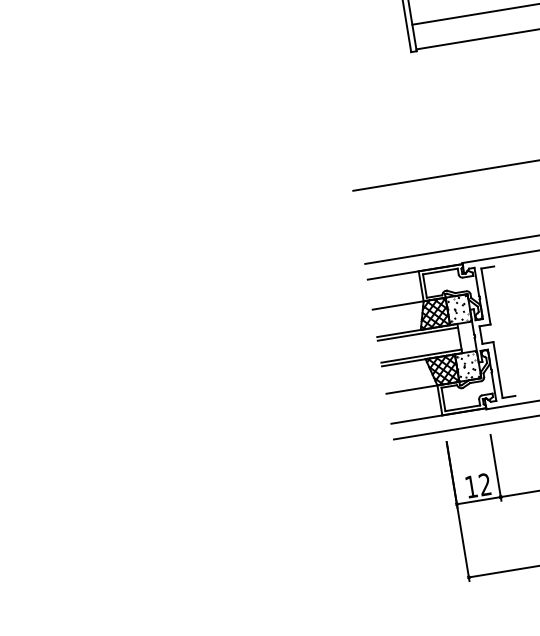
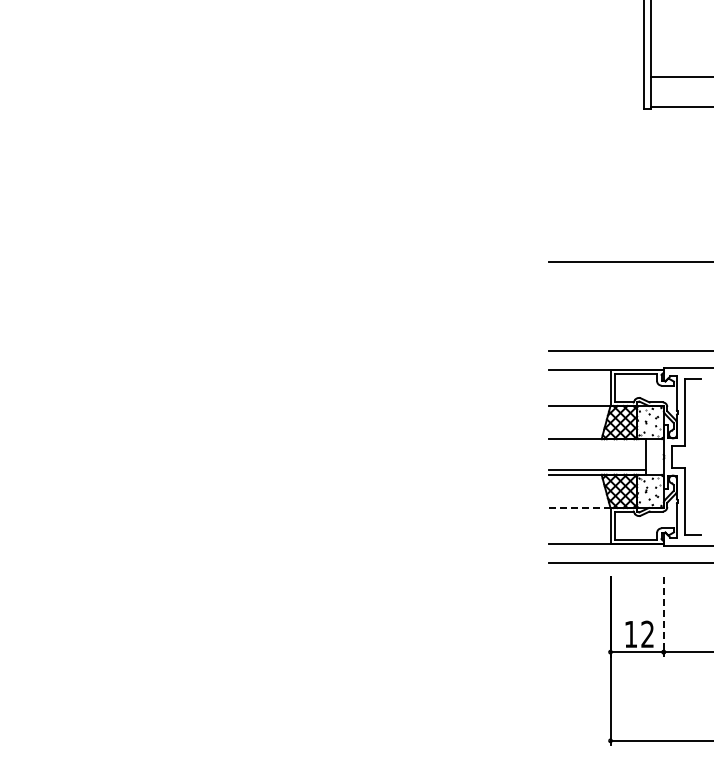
line: (417, 333) -> (597, 443), removed
line: (411, 390) -> (579, 508), solid -> dashed
line: (495, 467) -> (663, 616), solid -> dashed

